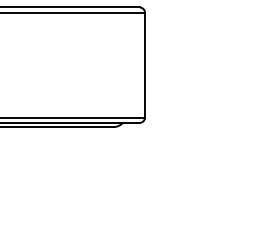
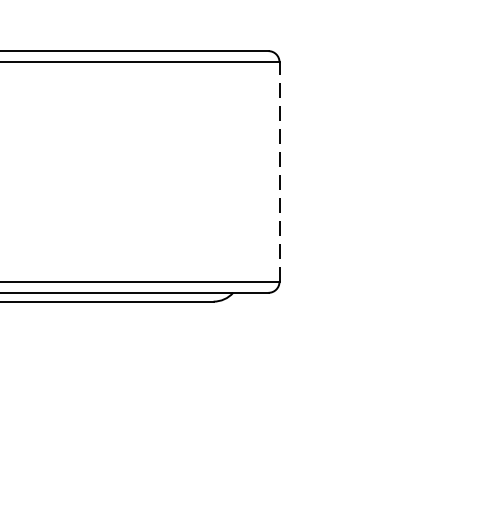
line: (145, 64) -> (280, 170), solid -> dashed

